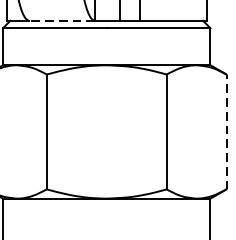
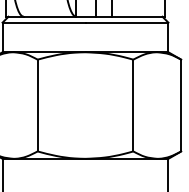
line: (61, 20) -> (49, 16), dashed -> solid
line: (226, 131) -> (181, 105), dashed -> solid

